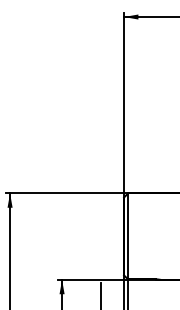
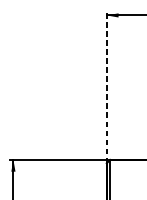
line: (124, 104) -> (107, 87), solid -> dashed

